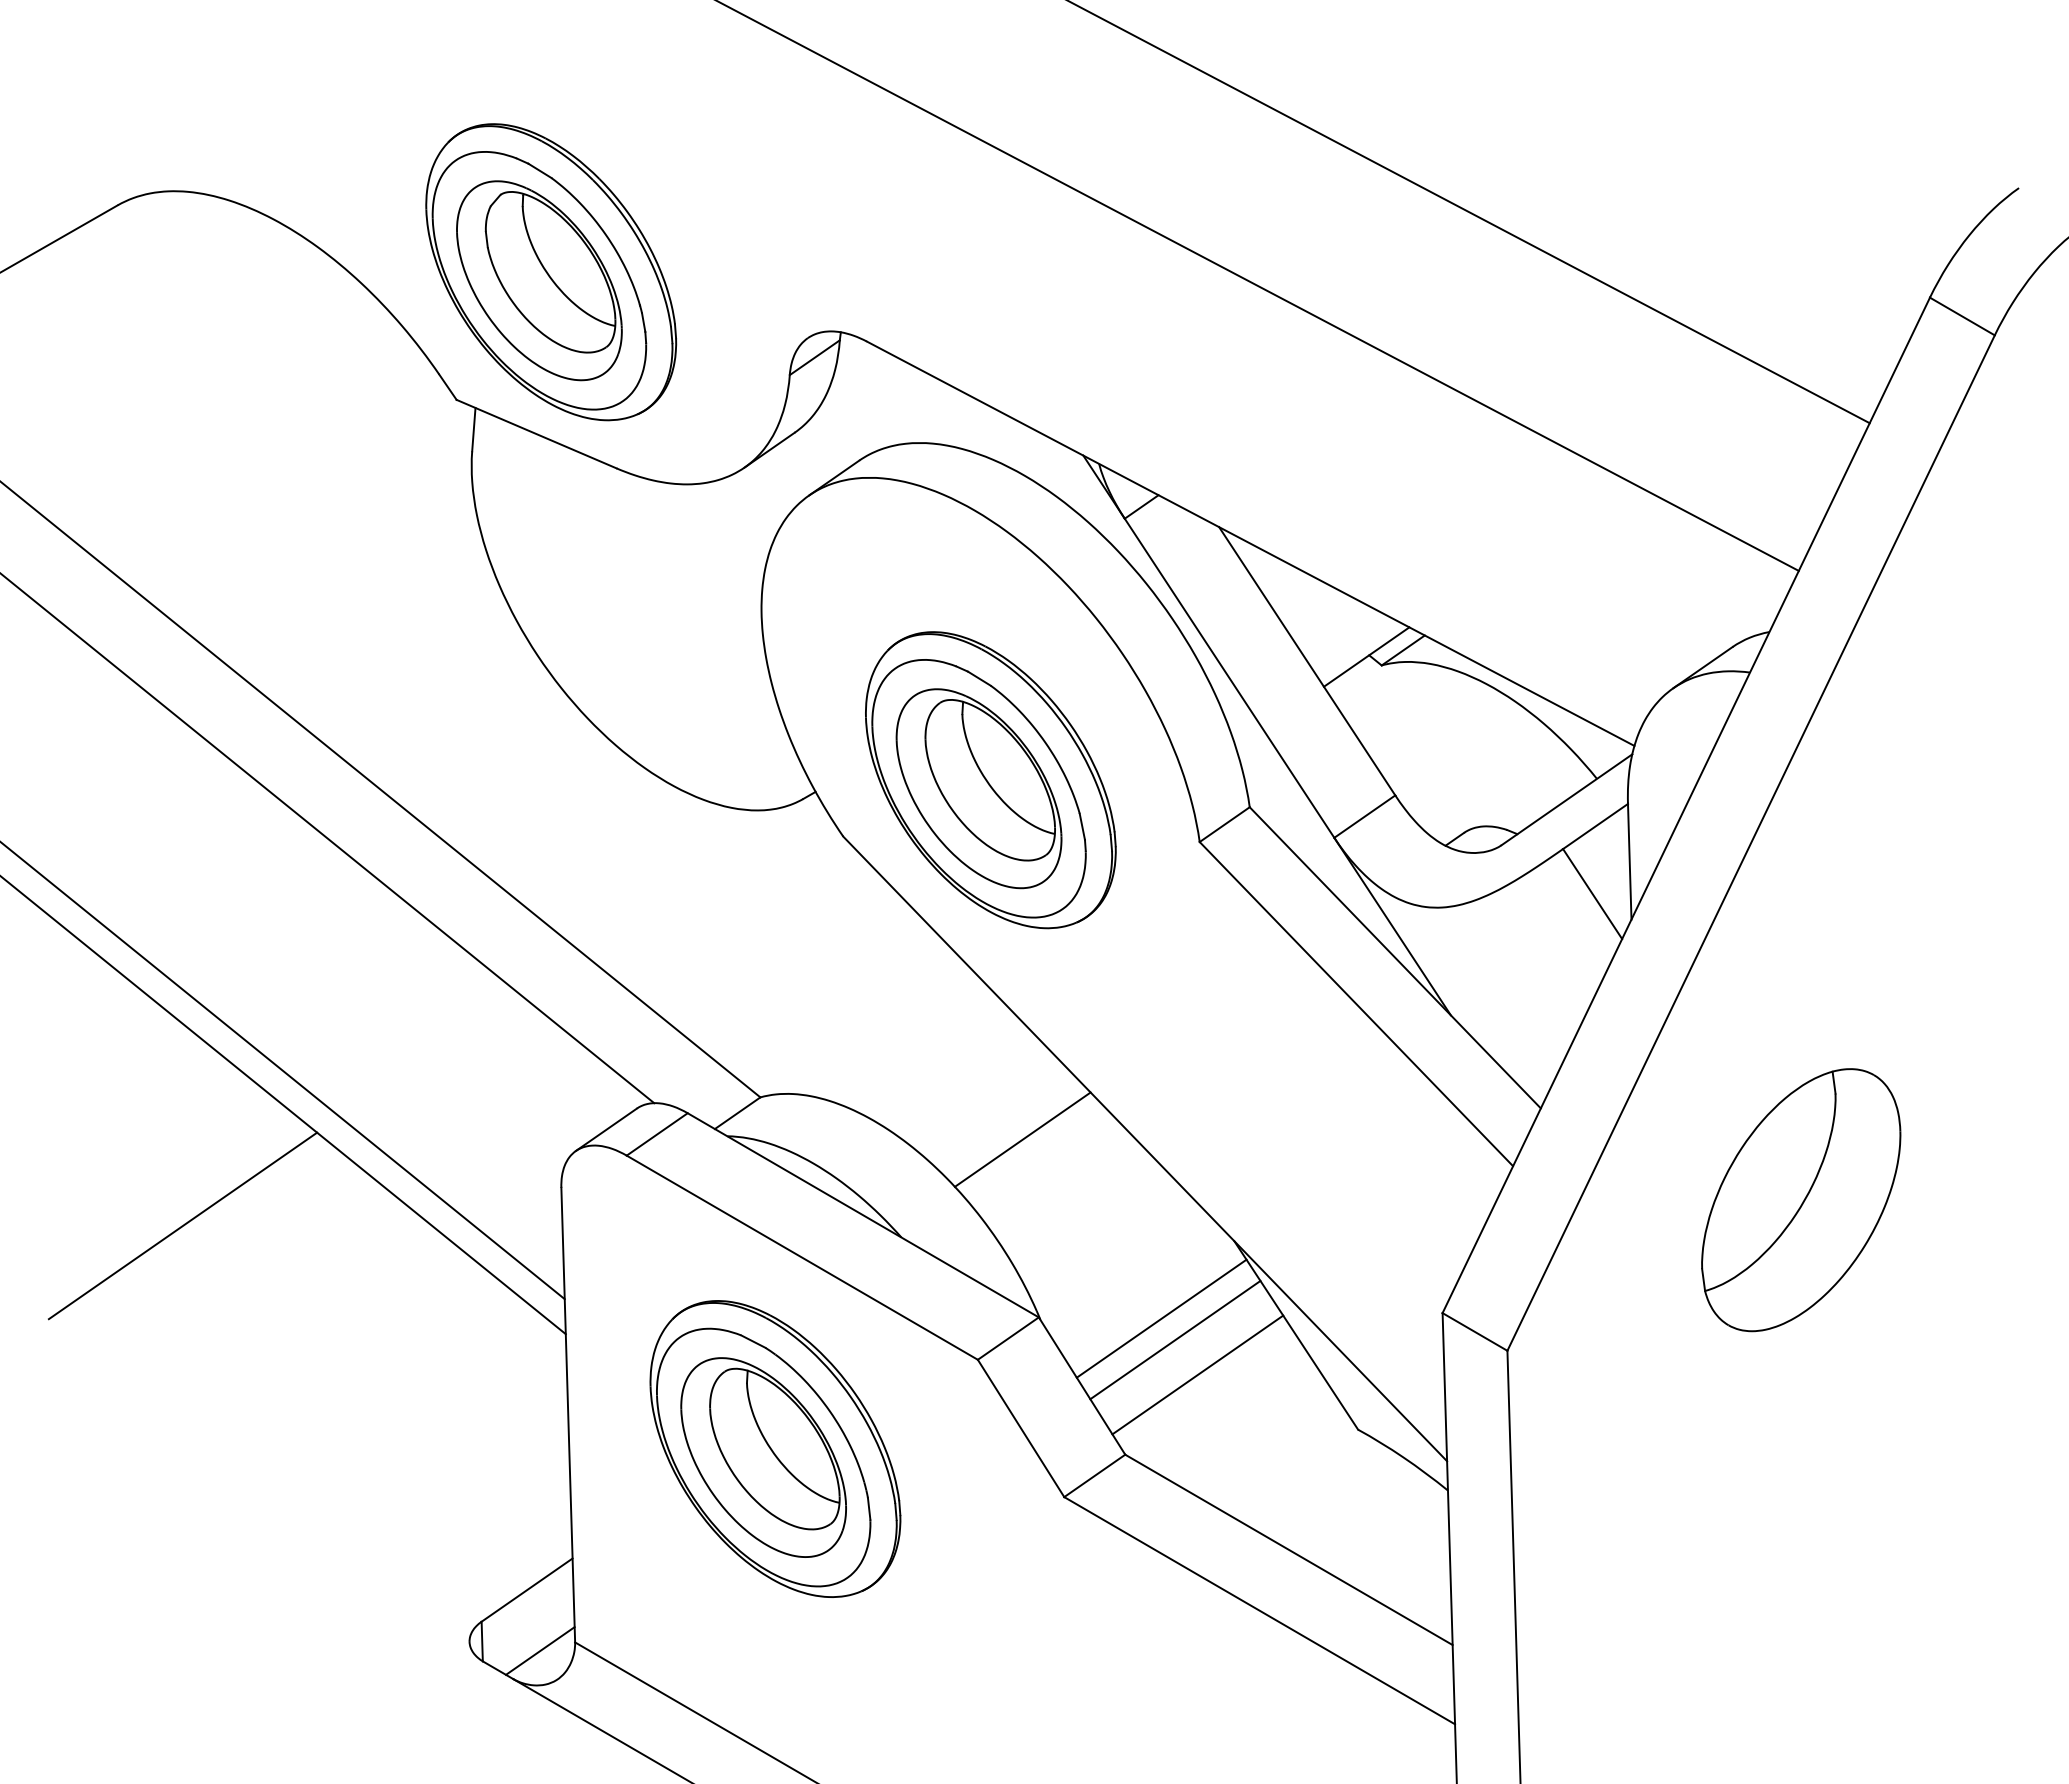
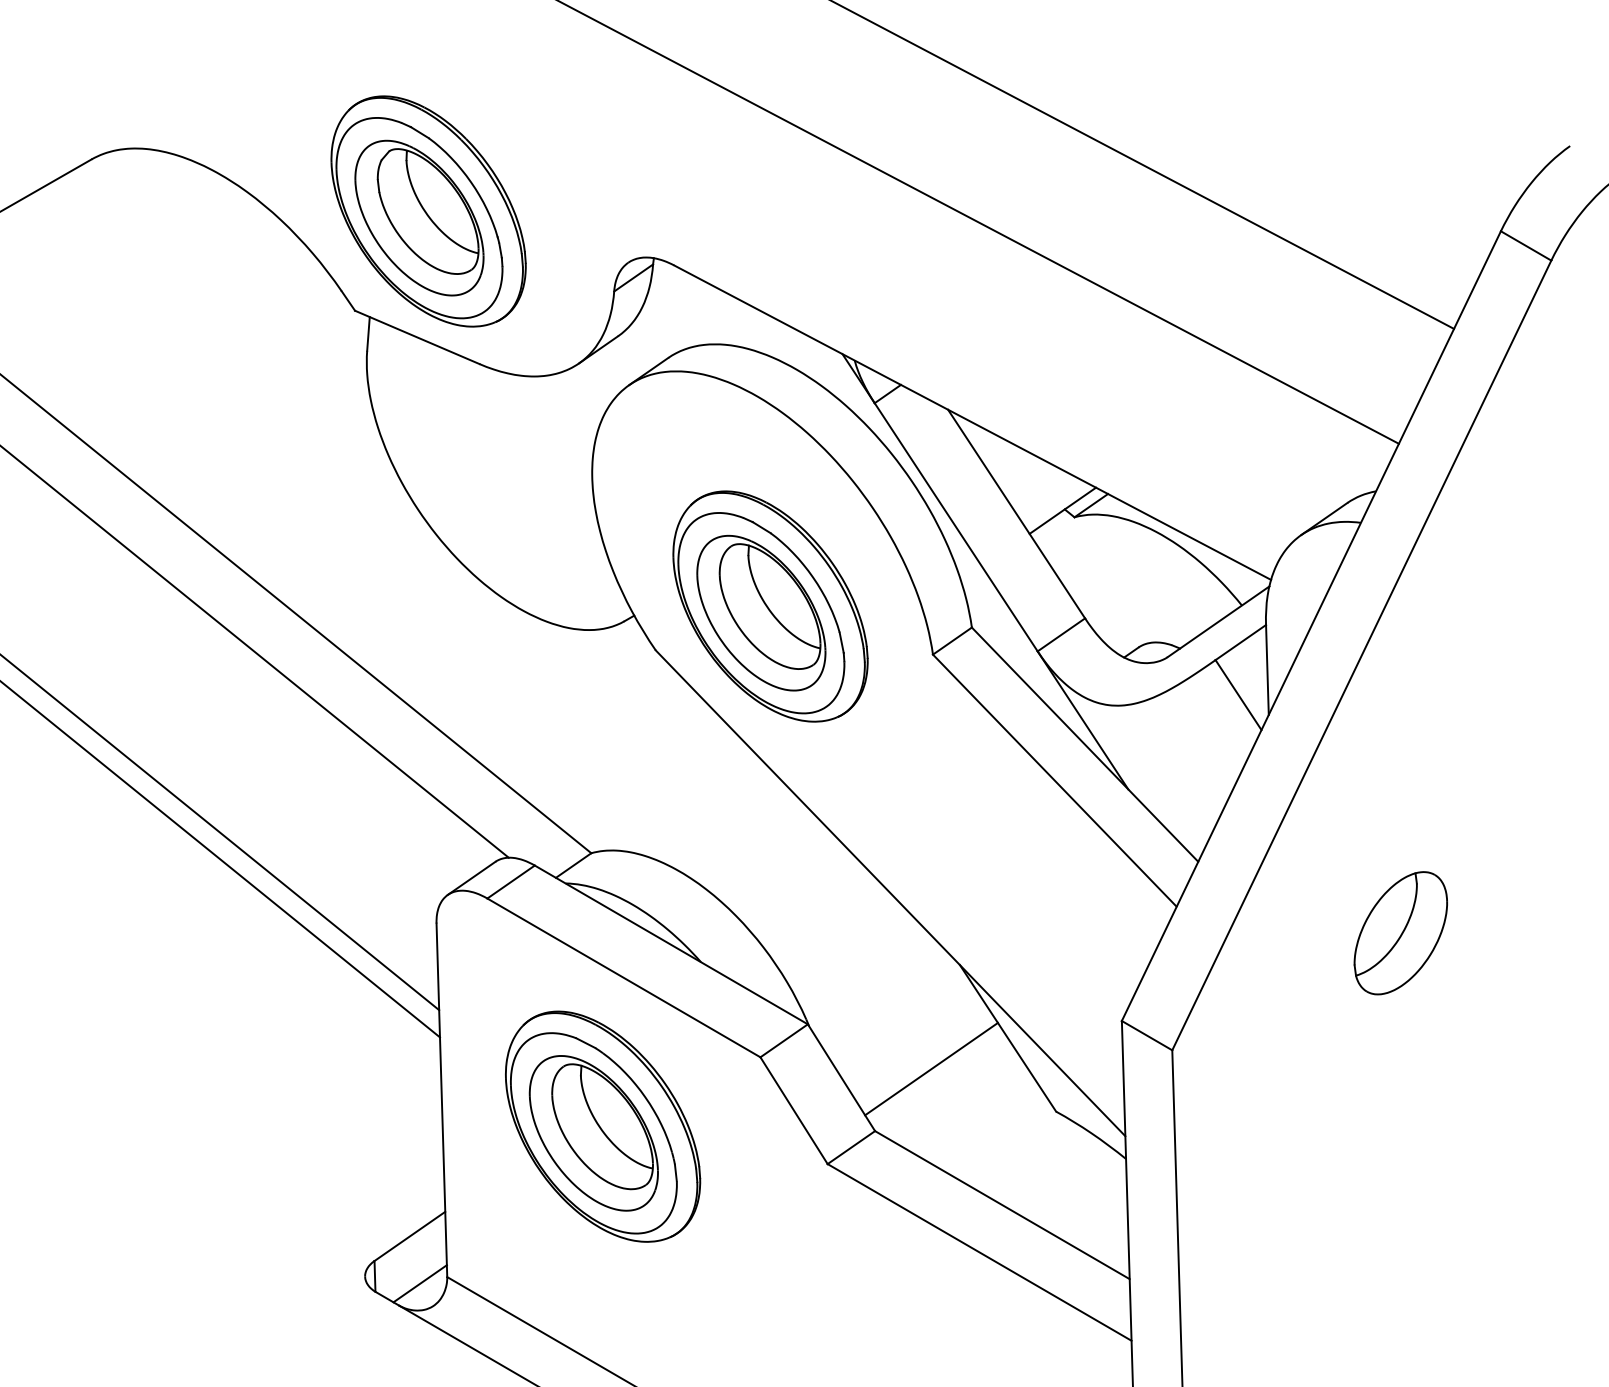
line: (1022, 1139) -> (795, 885), removed
part: (1801, 1200) -> (1400, 933), size x0.6
line: (182, 1225) -> (141, 952), removed
line: (1161, 1318) -> (903, 1025), removed
line: (1175, 1339) -> (914, 1041), removed

